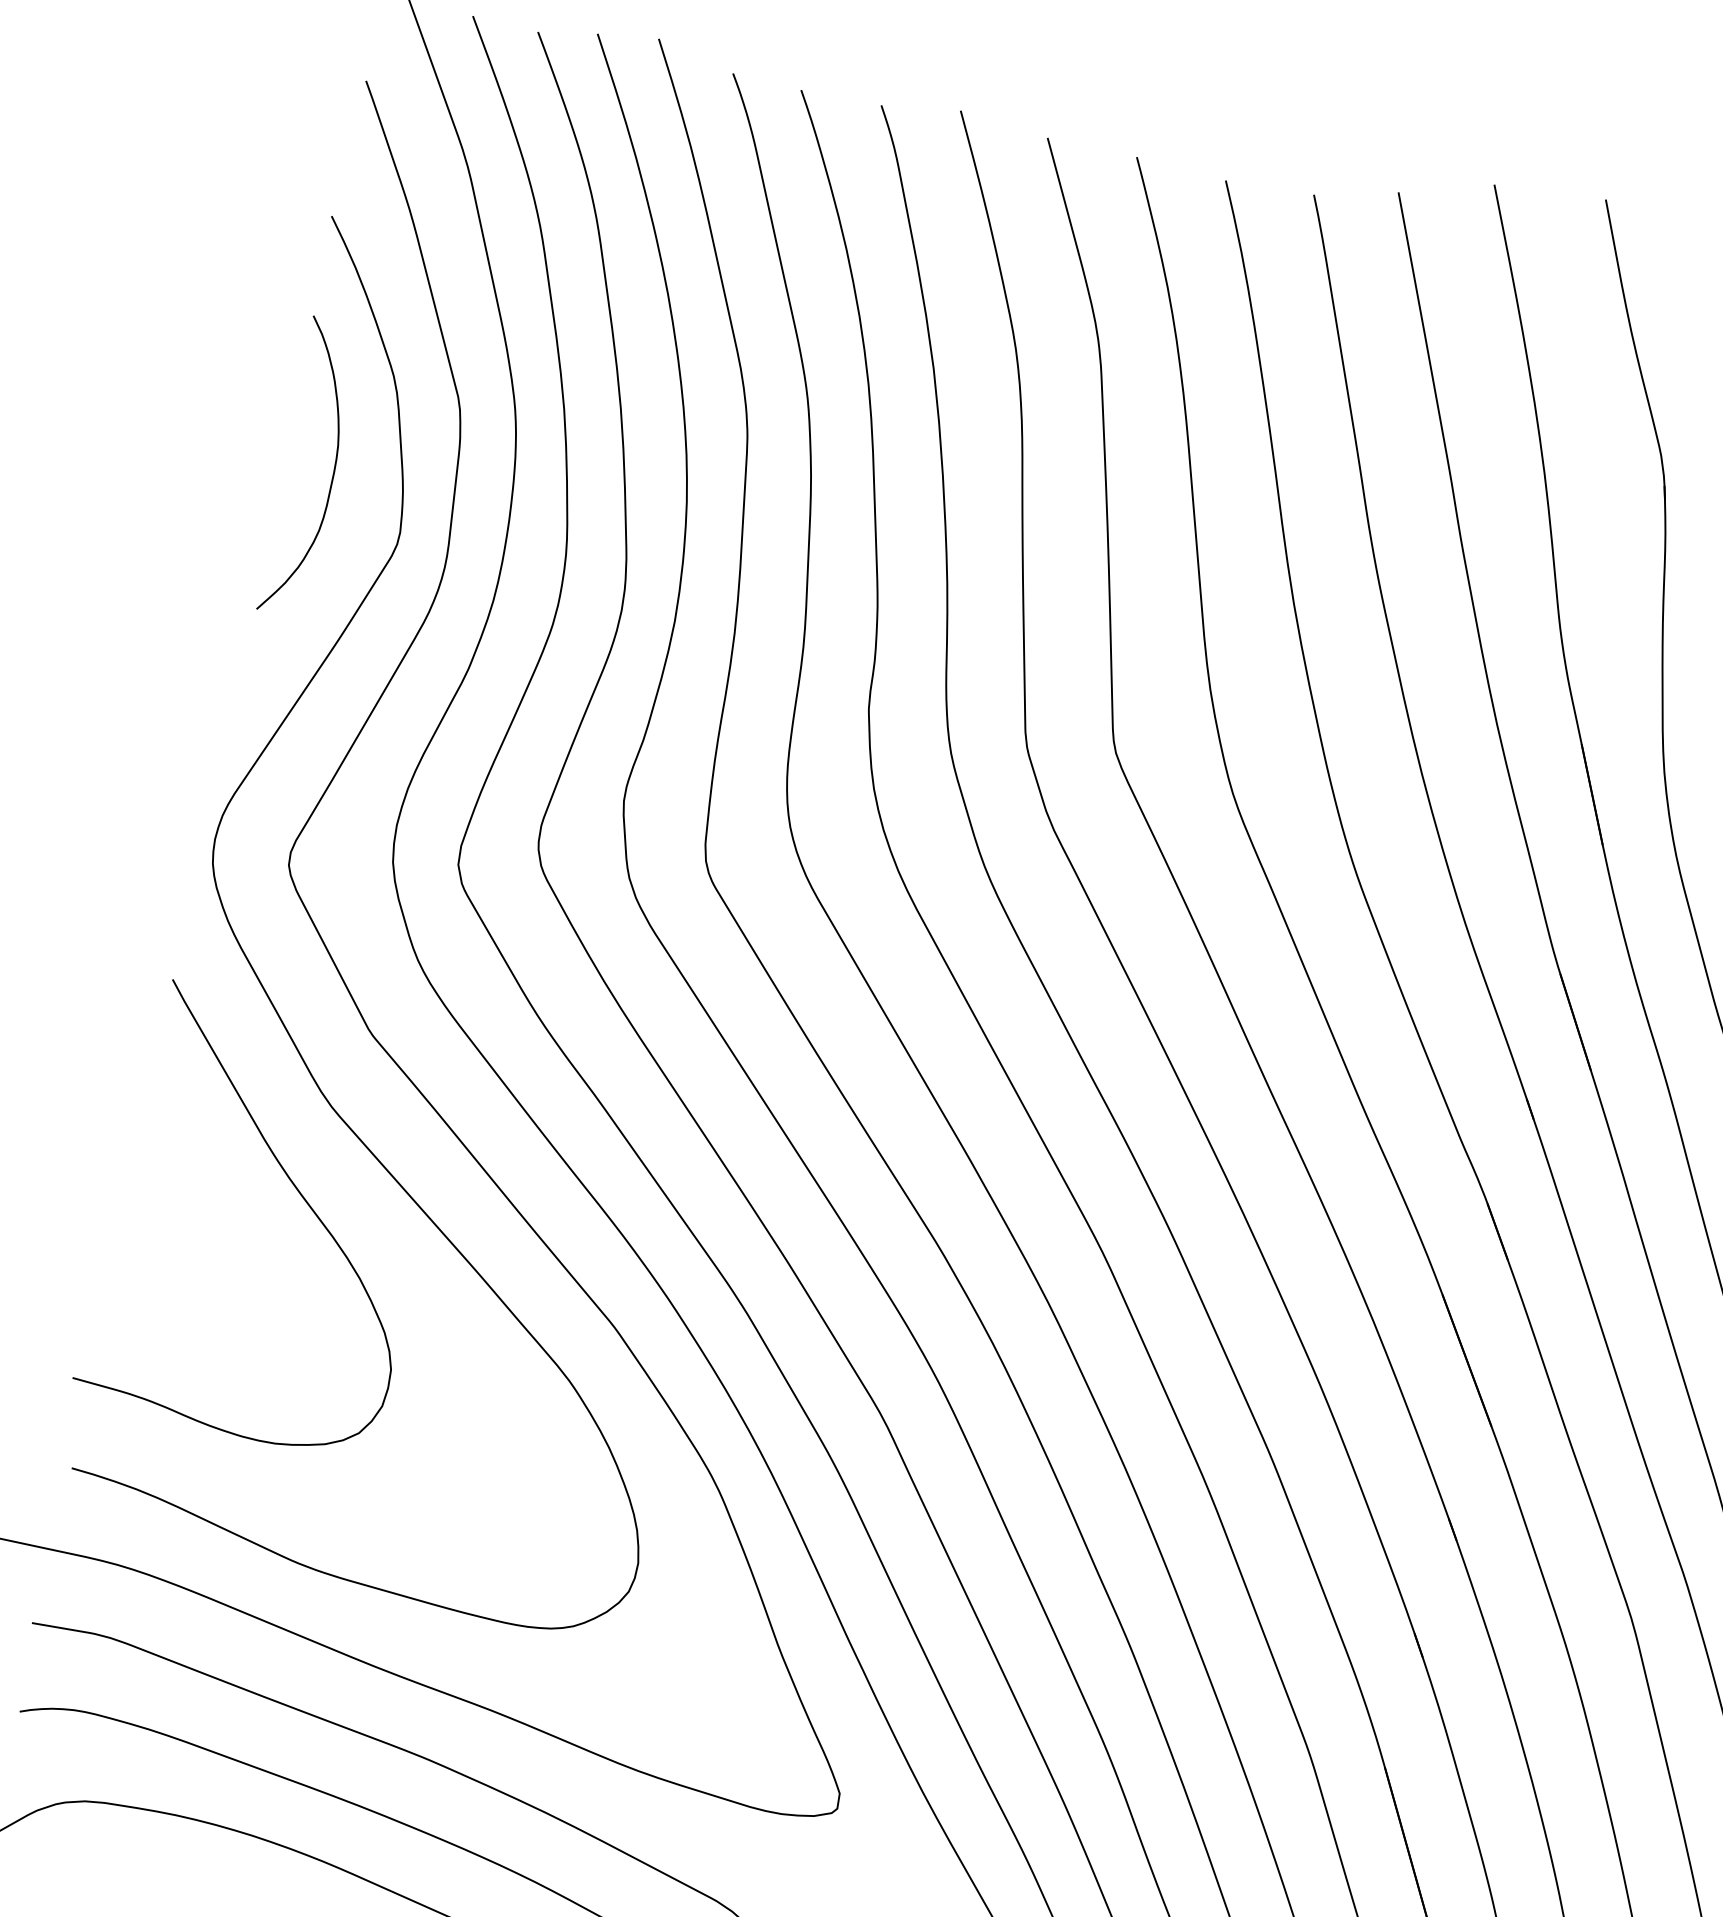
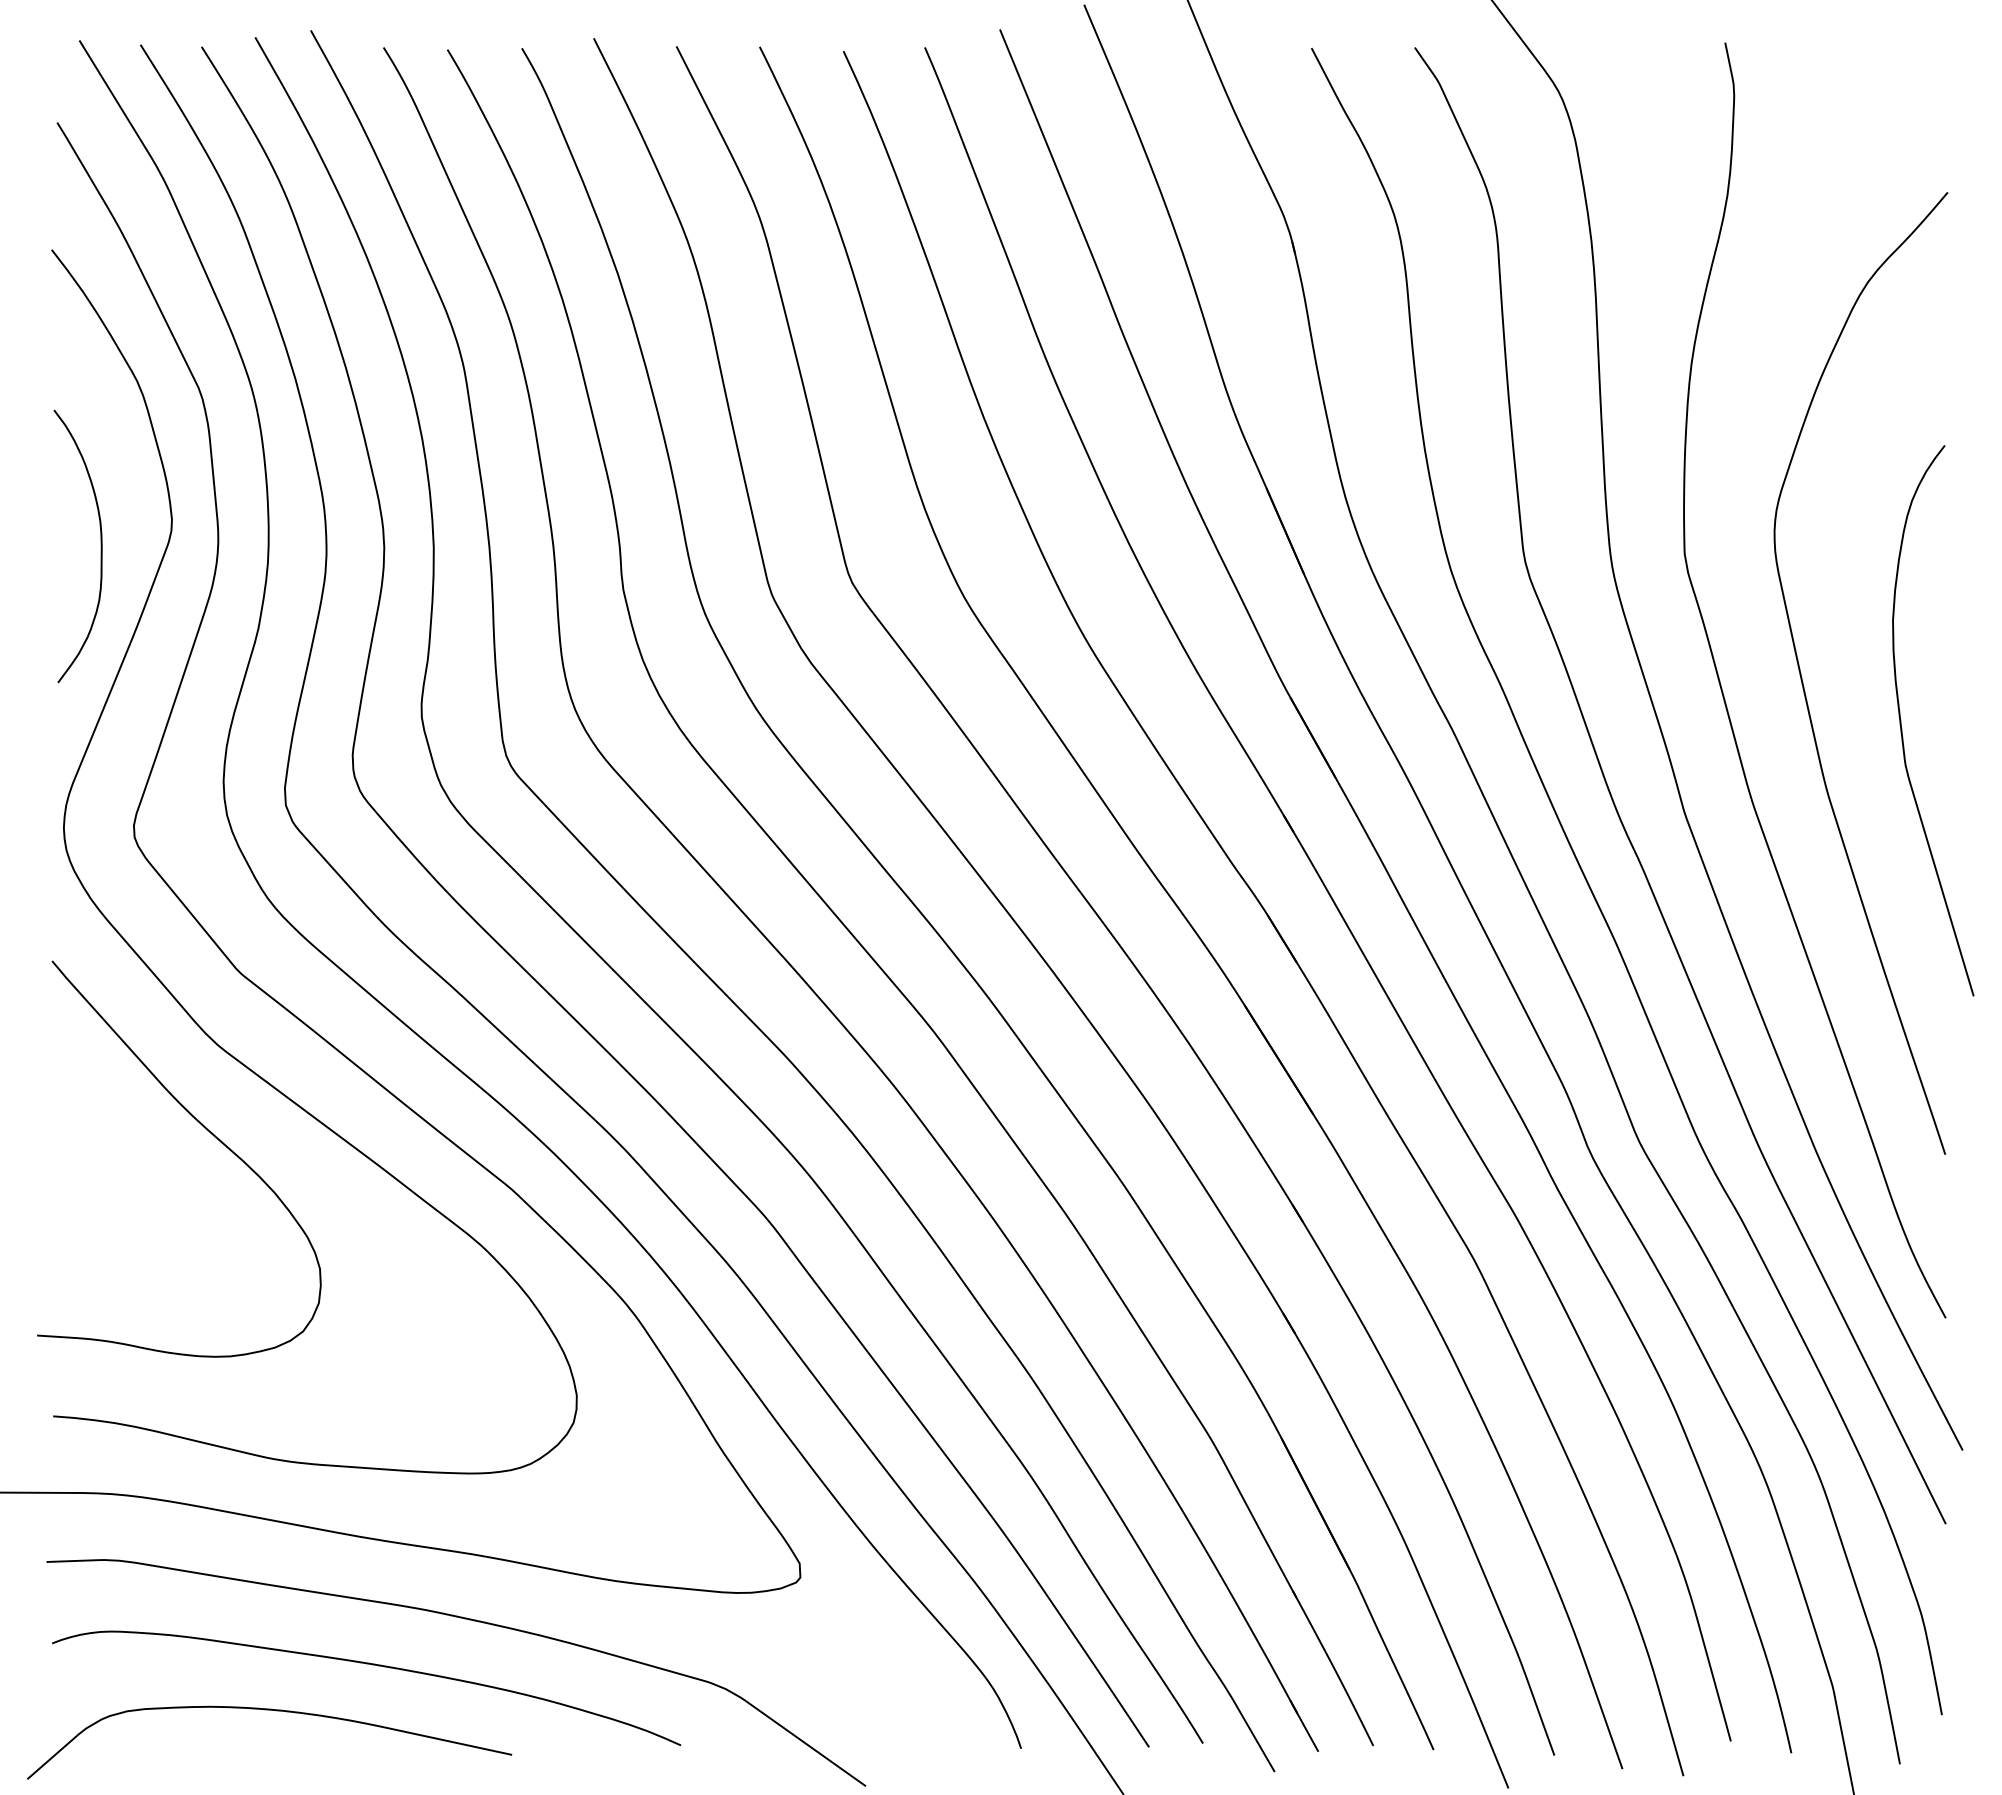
curve: (332, 472) -> (100, 546), moved

